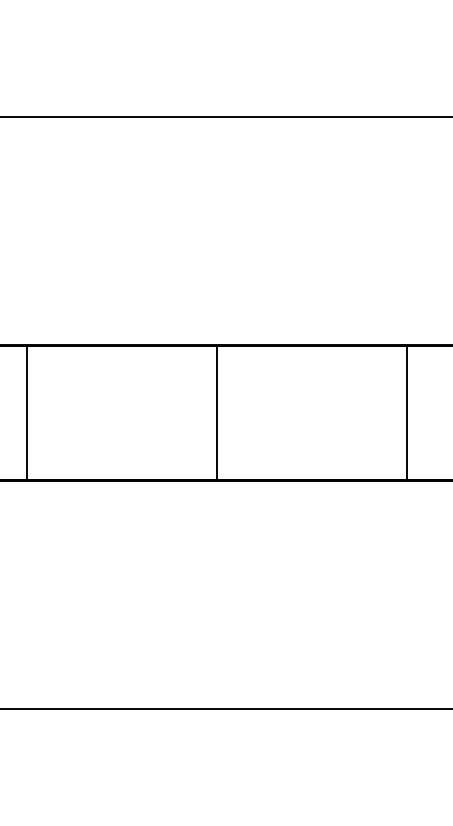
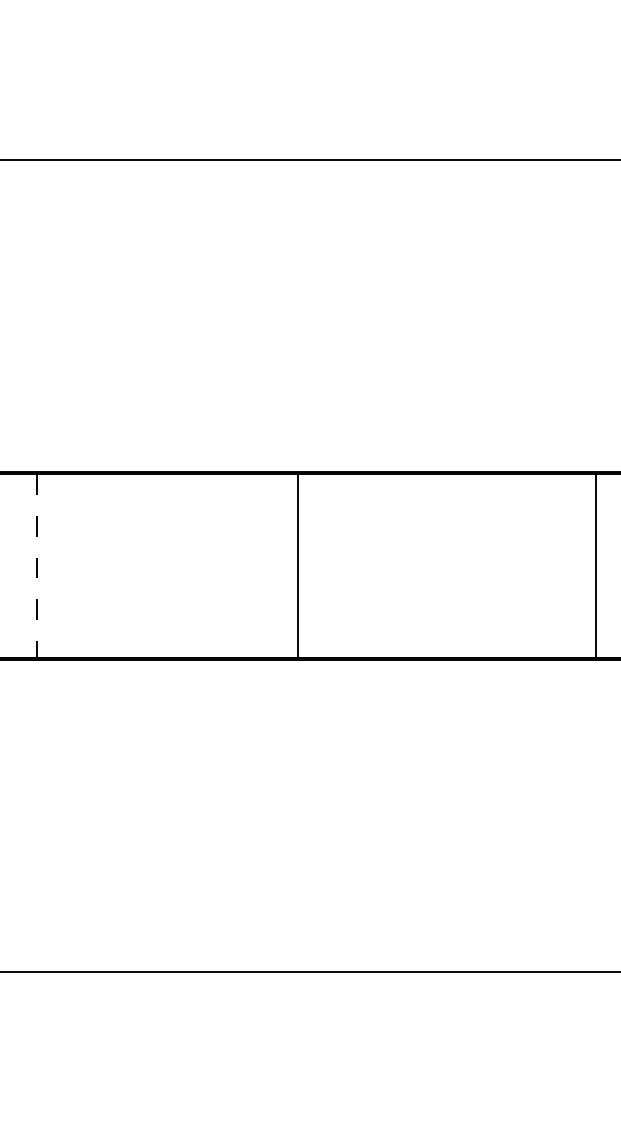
line: (407, 412) -> (596, 565), moved
line: (27, 413) -> (37, 566), solid -> dashed

